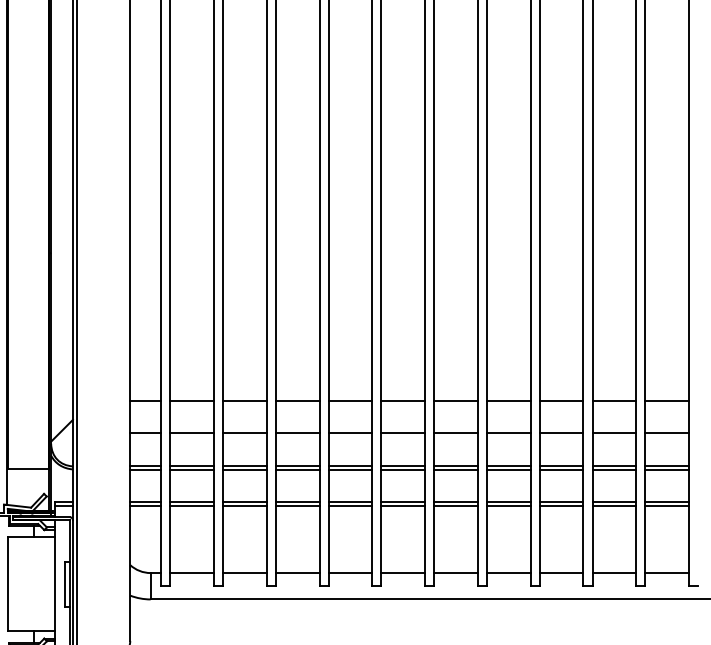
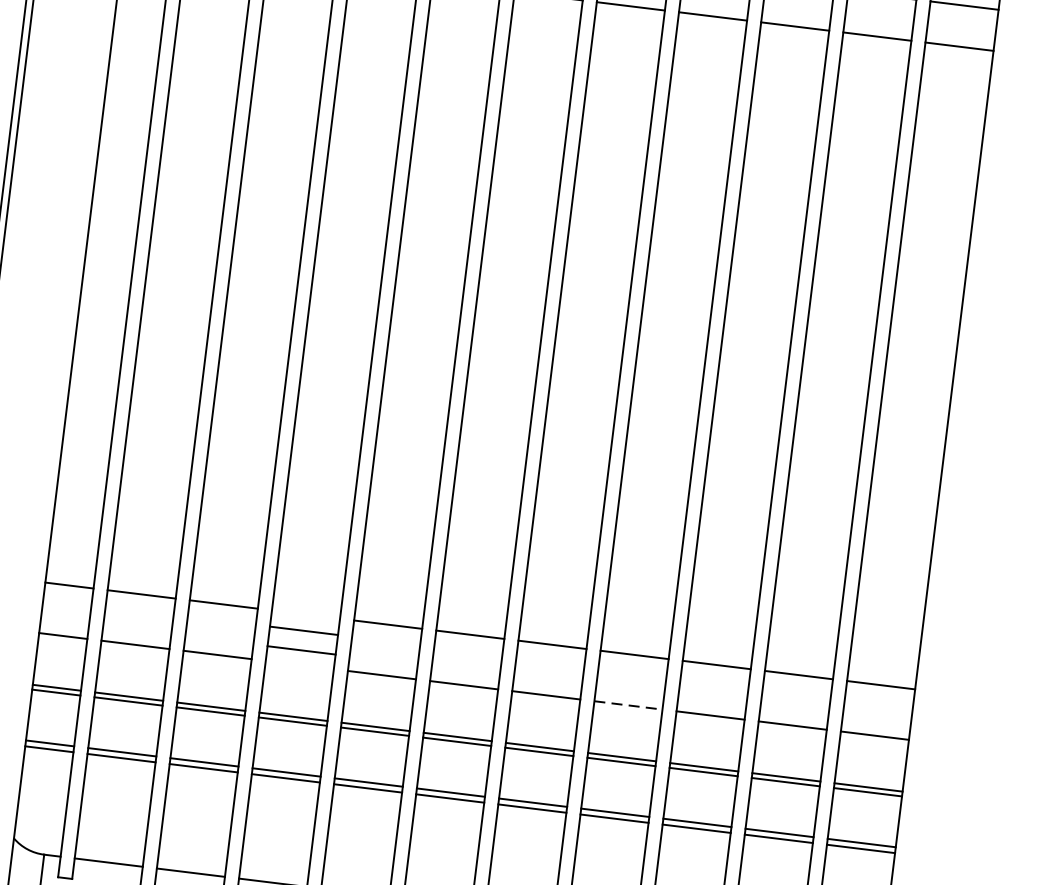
line: (297, 400) -> (301, 649), moved
line: (297, 433) -> (303, 631), moved
line: (508, 433) -> (627, 705), solid -> dashed

